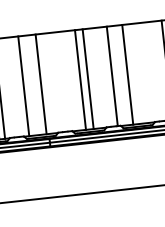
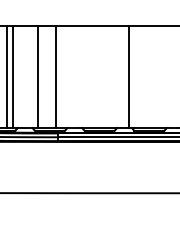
line: (127, 74) -> (144, 76), removed
line: (87, 78) -> (103, 76), removed
line: (80, 79) -> (96, 76), removed

